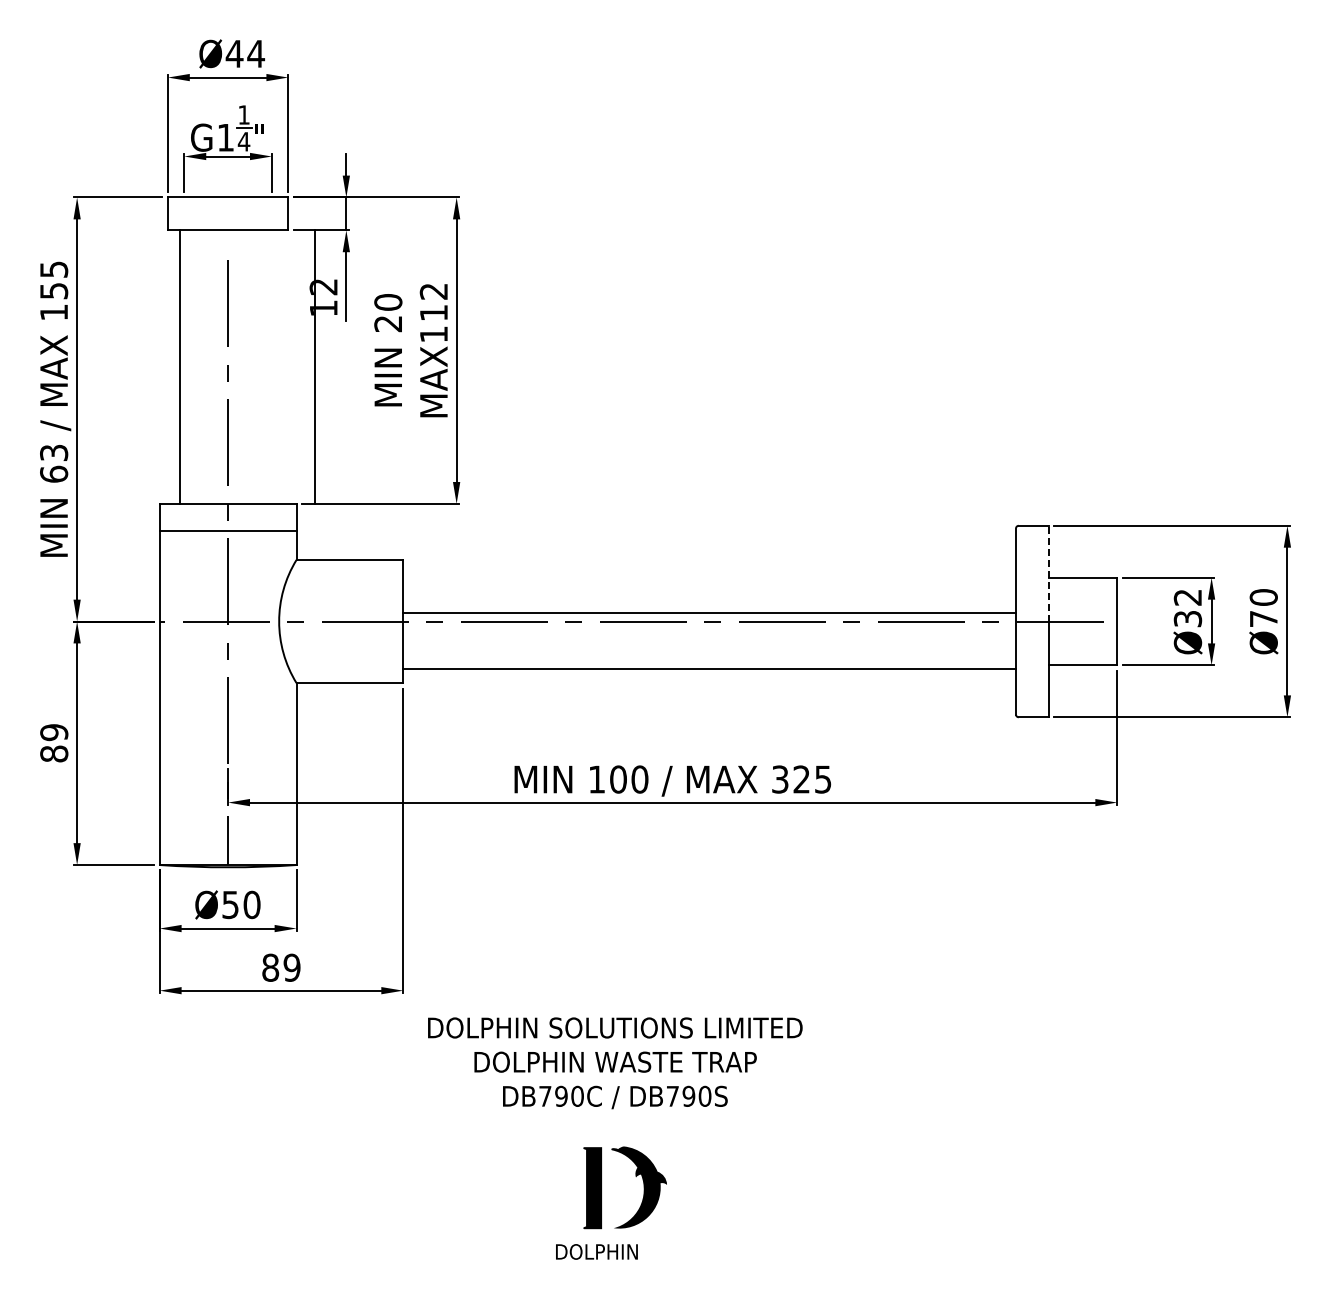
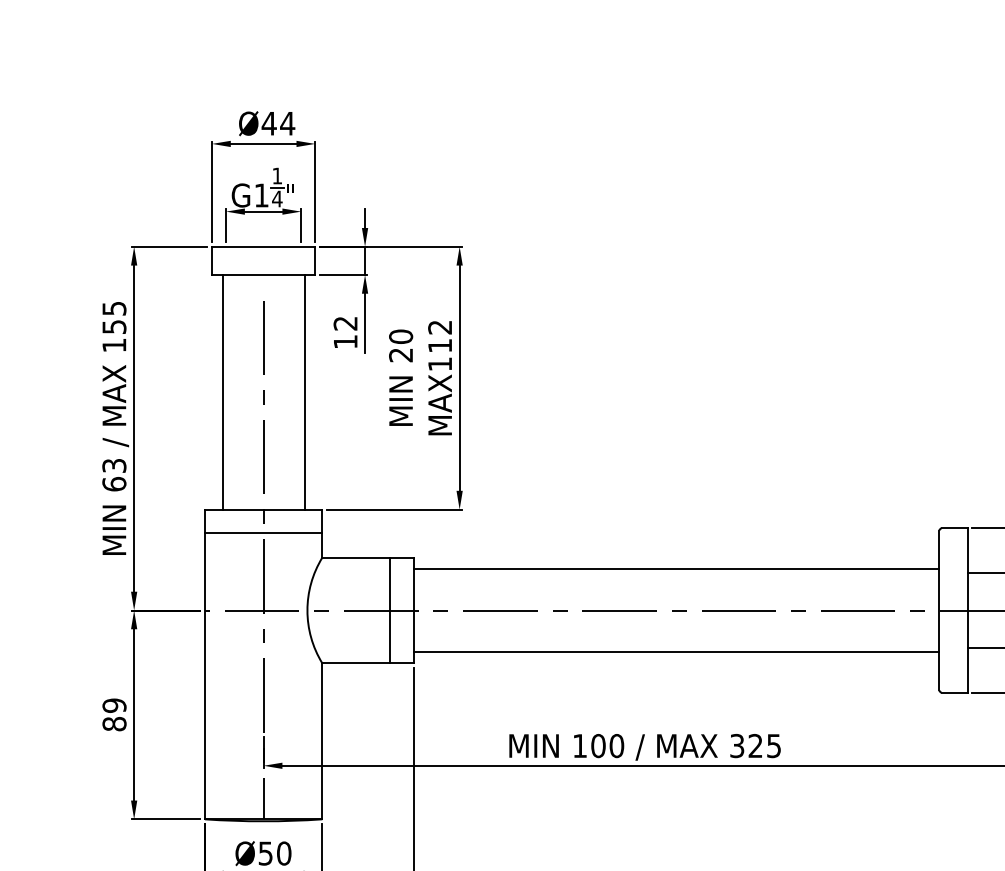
line: (314, 366) -> (304, 391), moved
line: (1048, 573) -> (967, 569), dashed -> solid
line: (709, 612) -> (676, 569), moved
line: (375, 621) -> (390, 610), added

